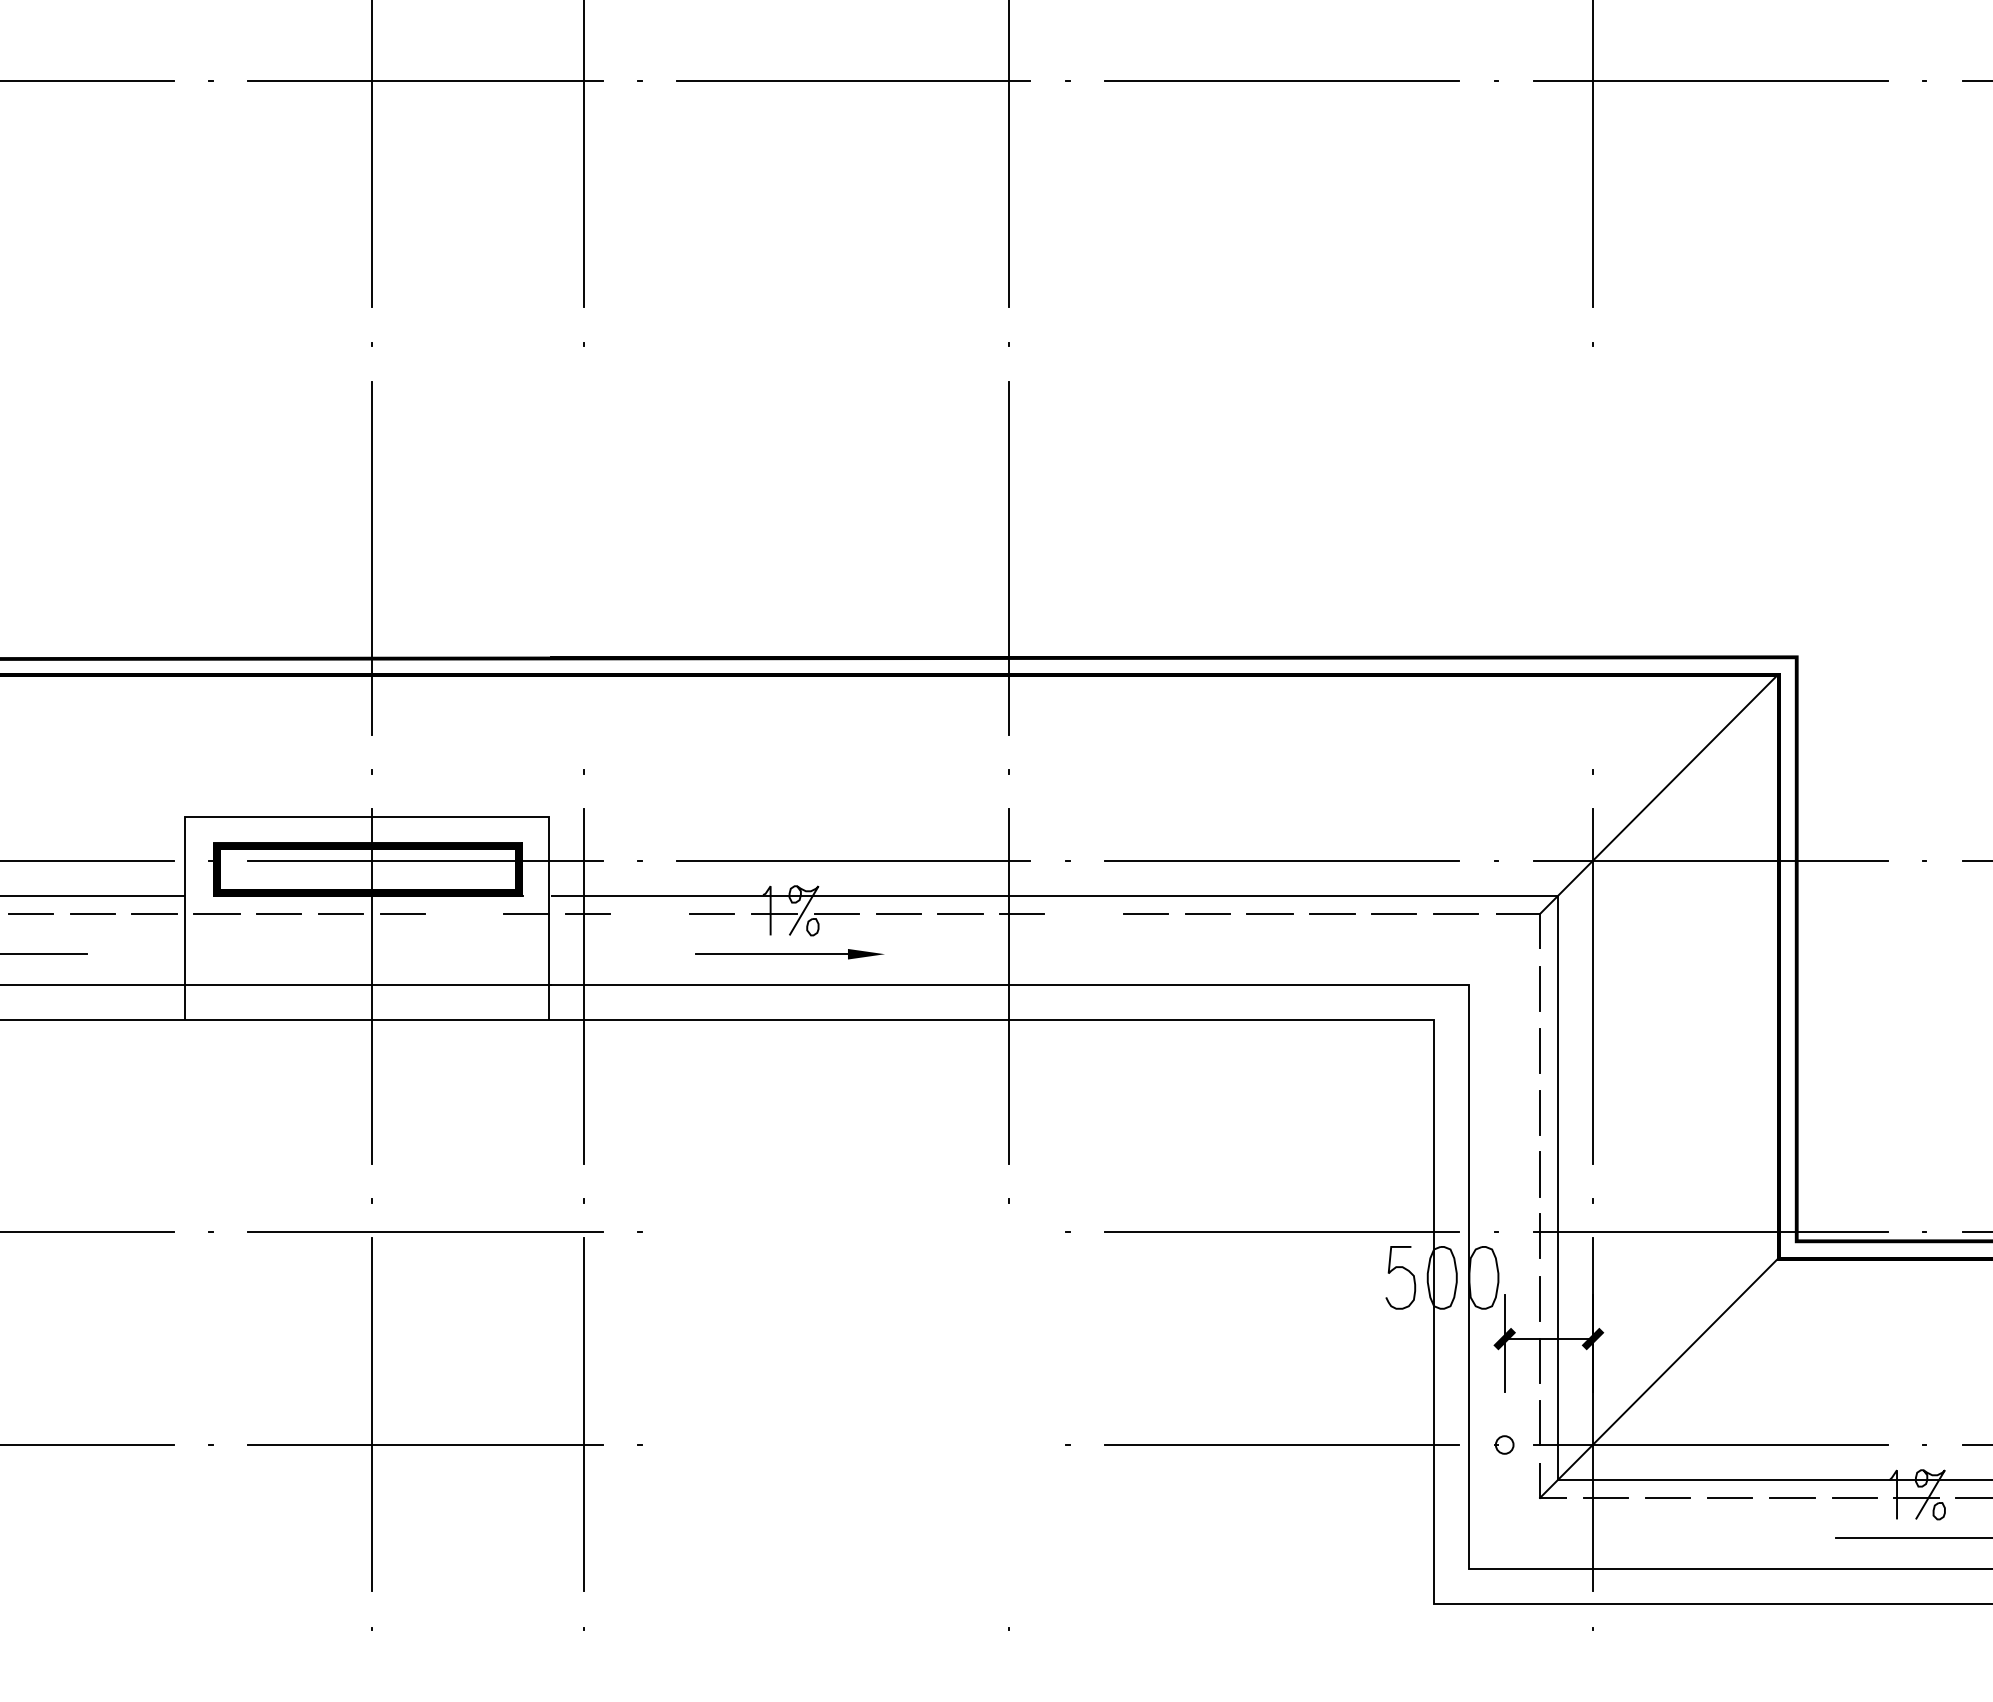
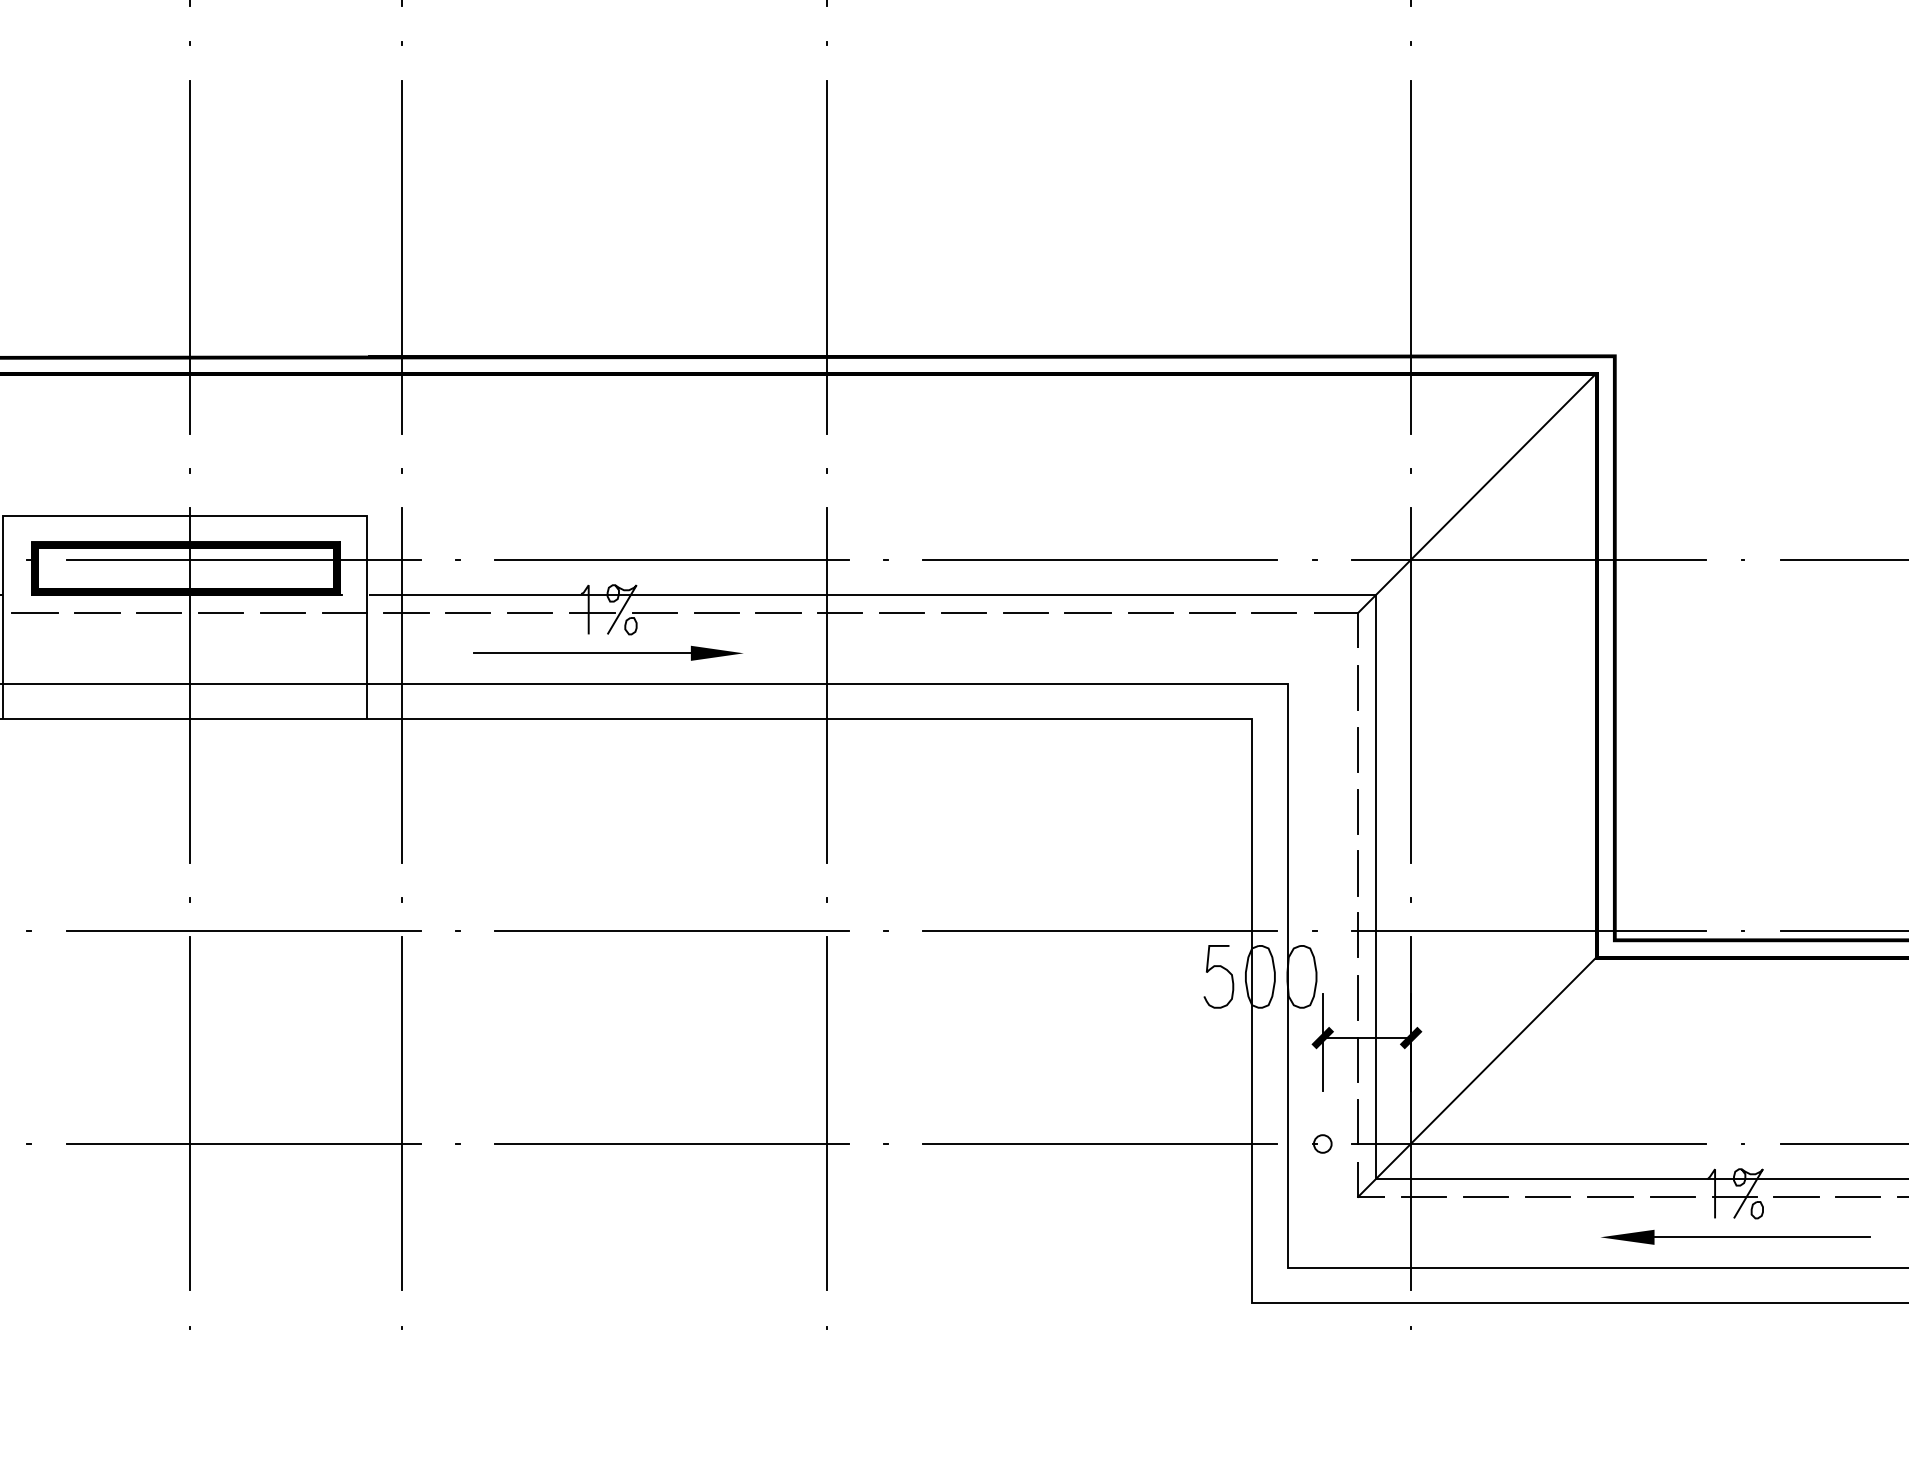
line: (583, 557) -> (401, 256), added
line: (1593, 557) -> (1411, 256), added
line: (464, 913) -> (282, 612), added
line: (650, 913) -> (468, 612), added
line: (1084, 913) -> (902, 612), added
part: (789, 953) -> (607, 652), size x1.43
part: (853, 1444) -> (671, 1143), added
fill: (1809, 1537) -> (1627, 1236), added

